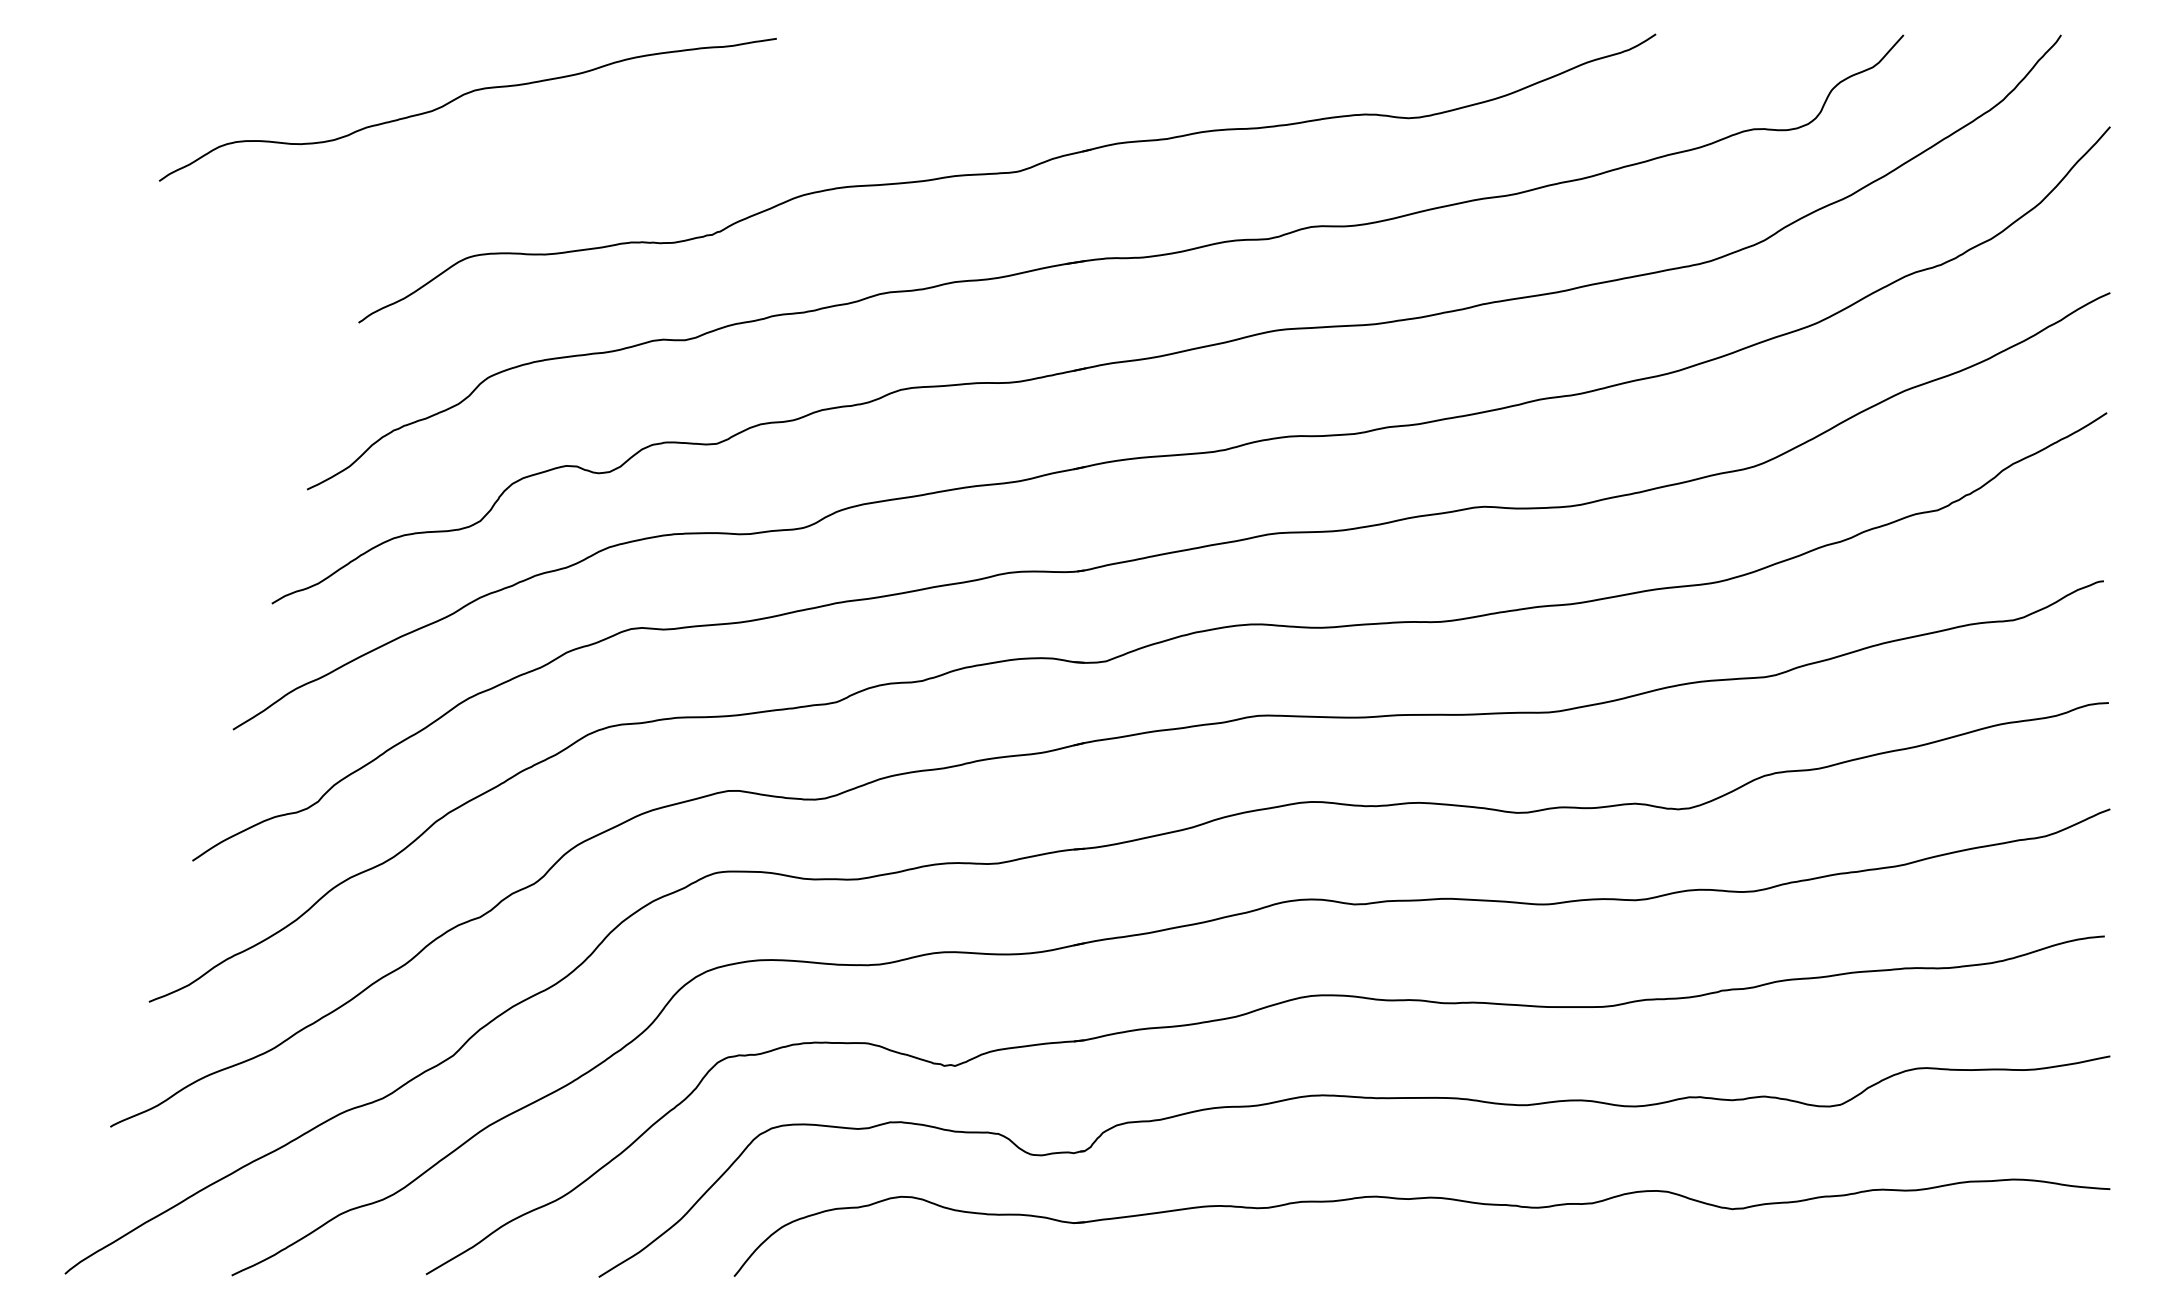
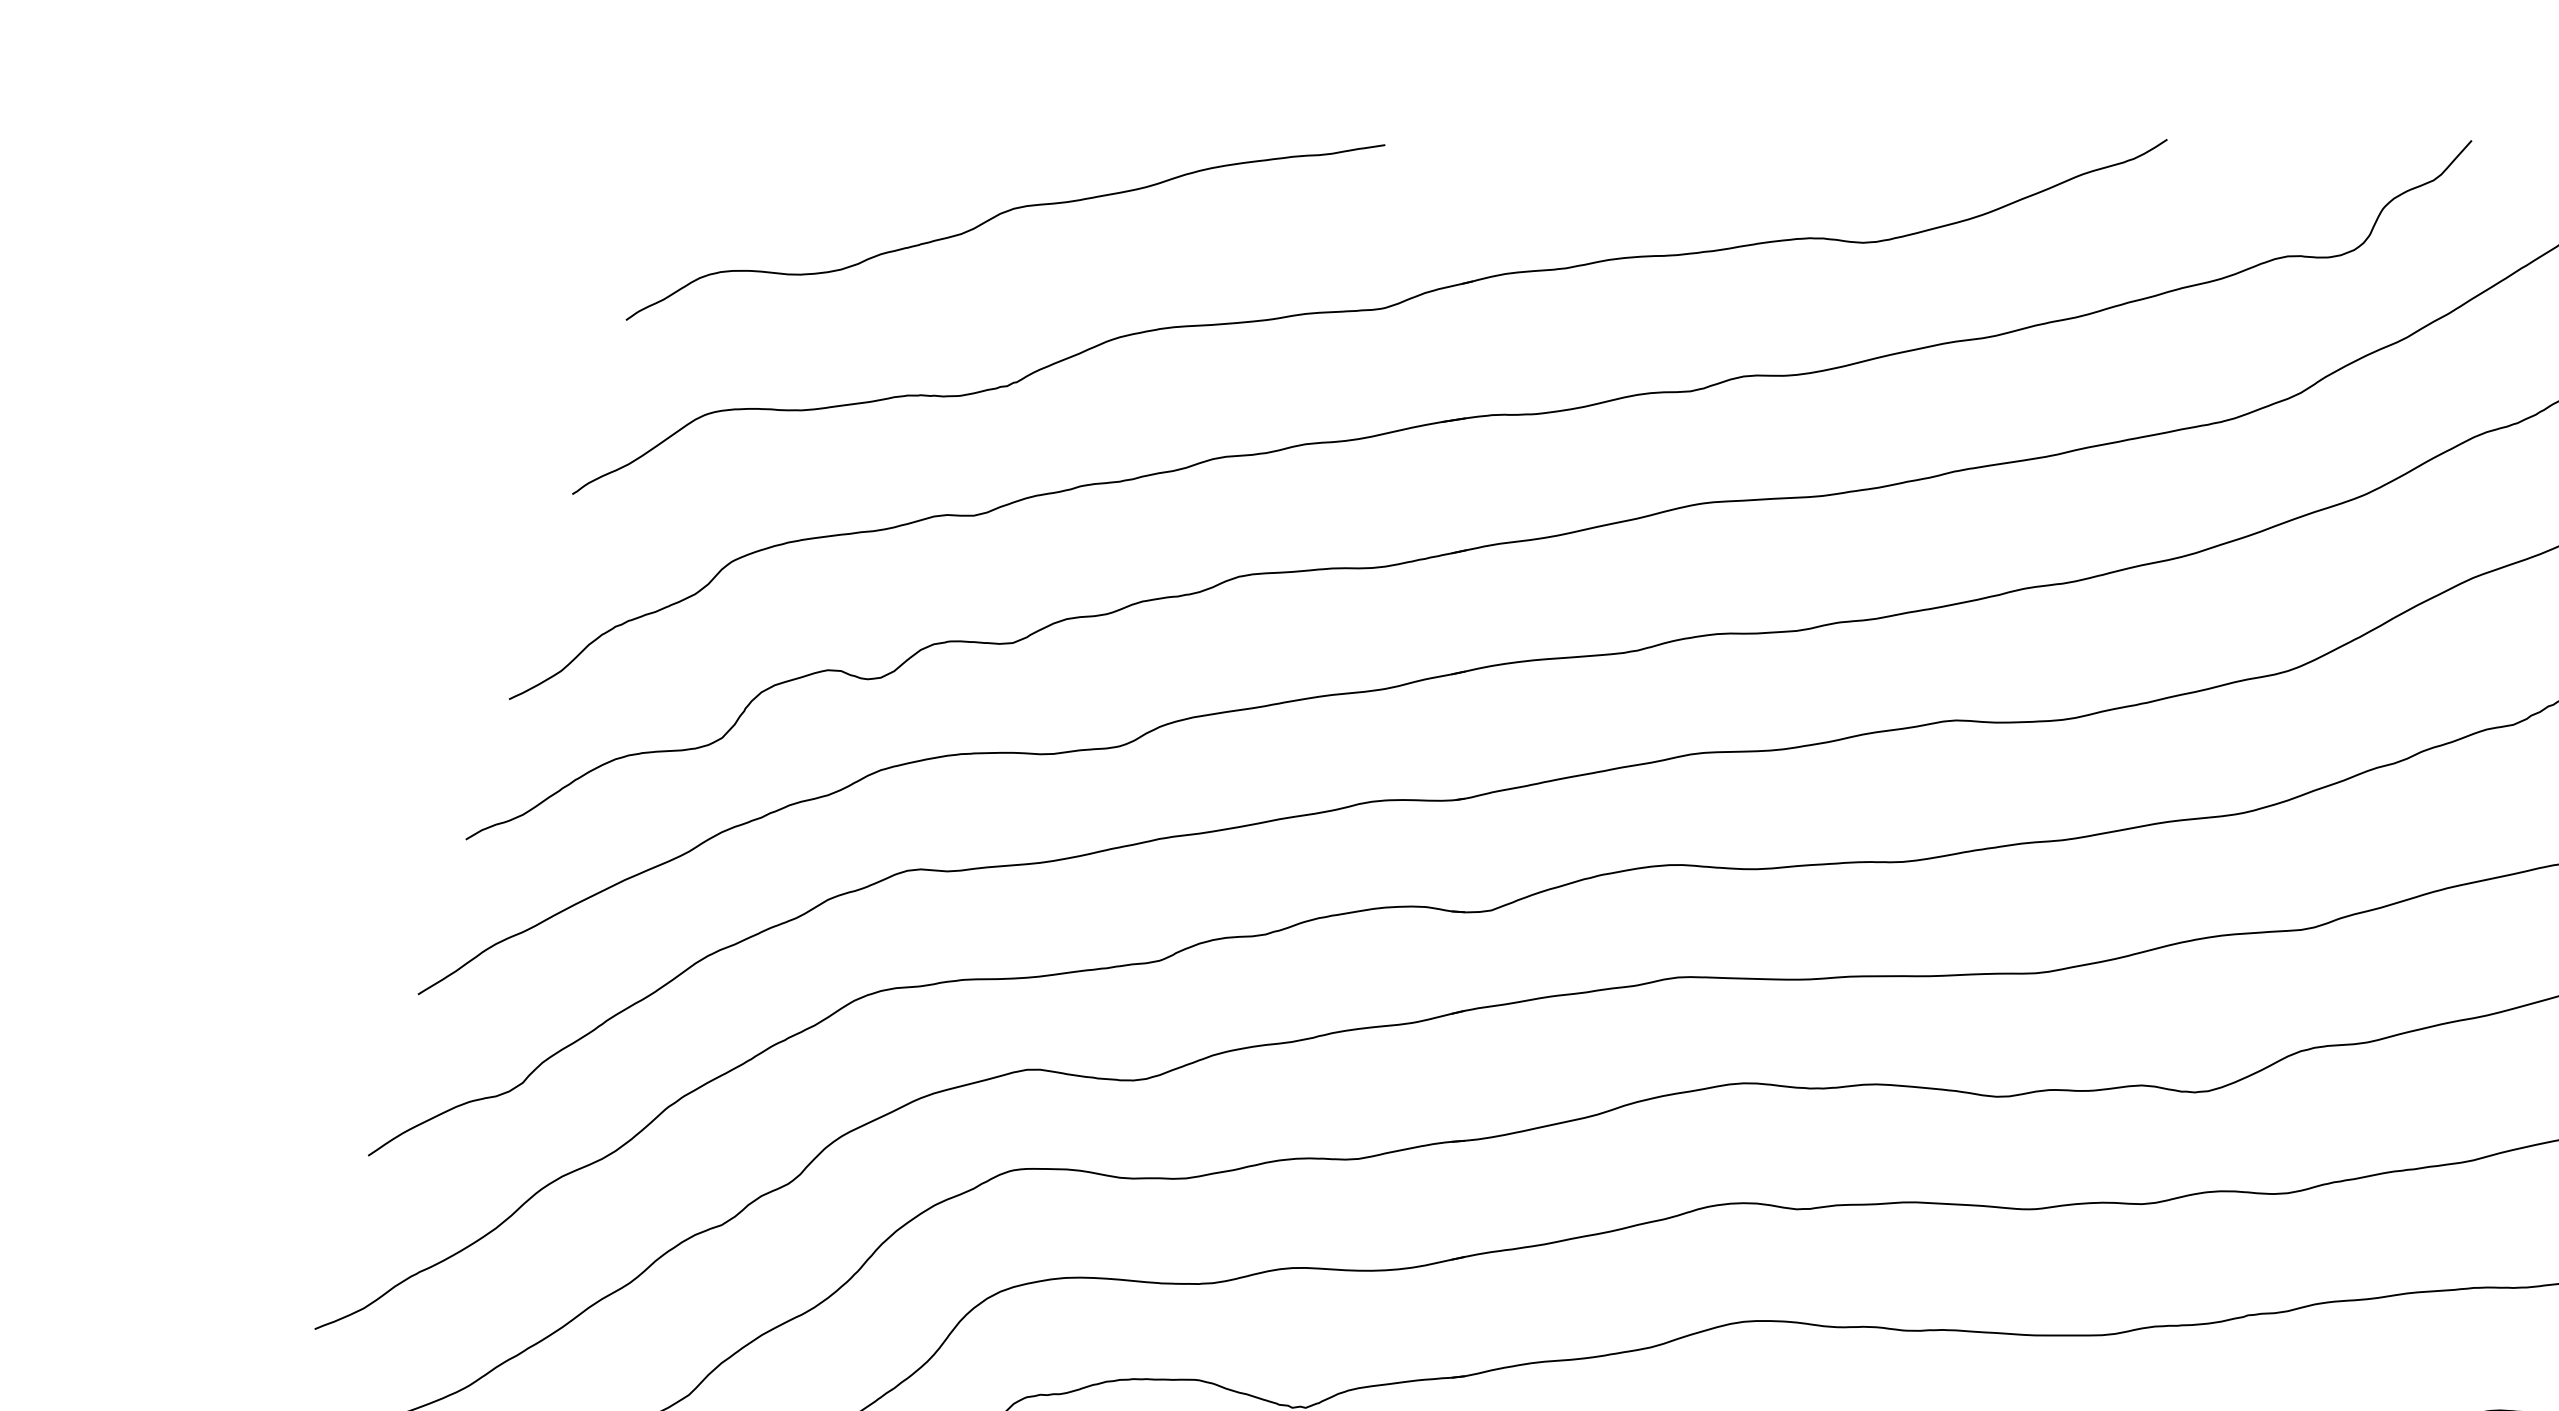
curve: (460, 97) -> (996, 217), moved

